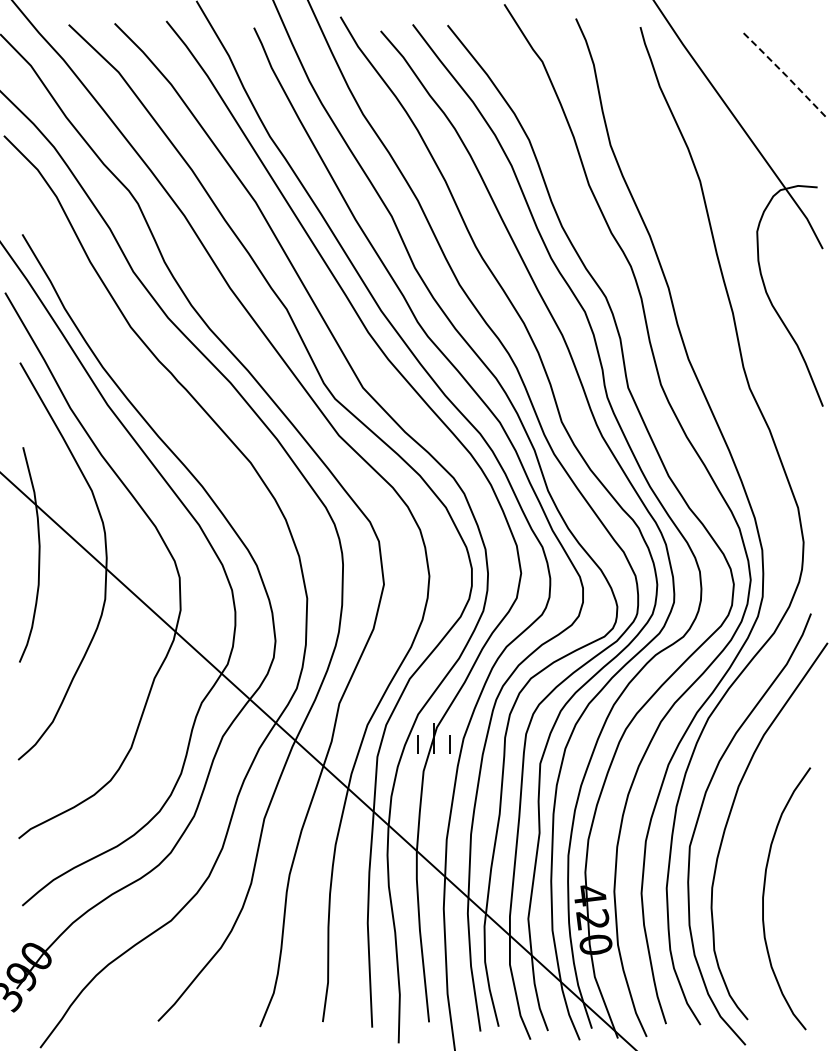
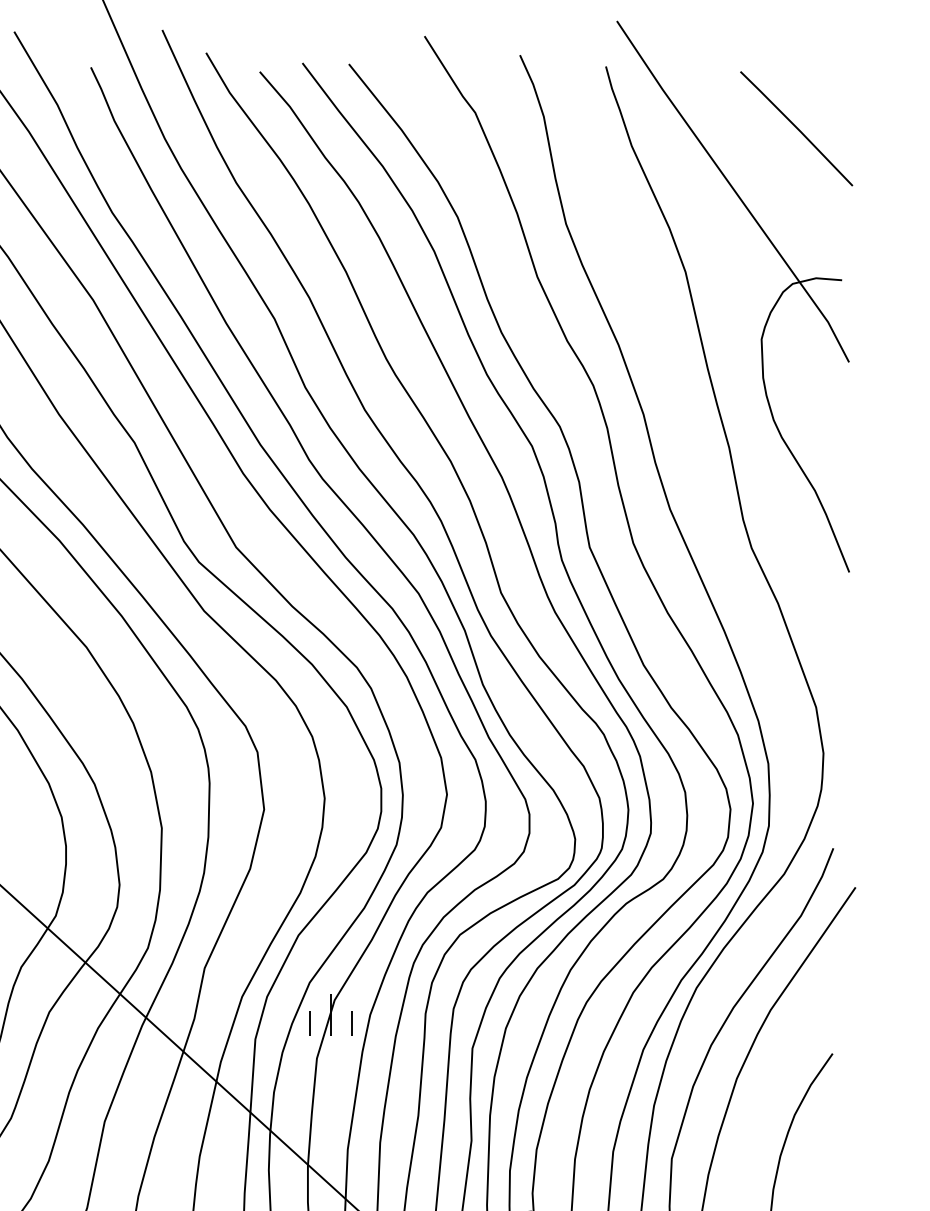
line: (783, 72) -> (796, 127), dashed -> solid

